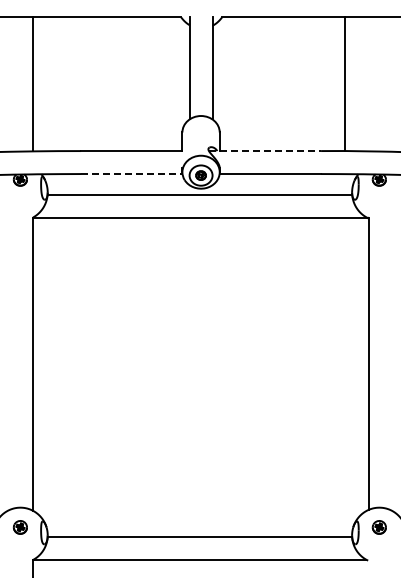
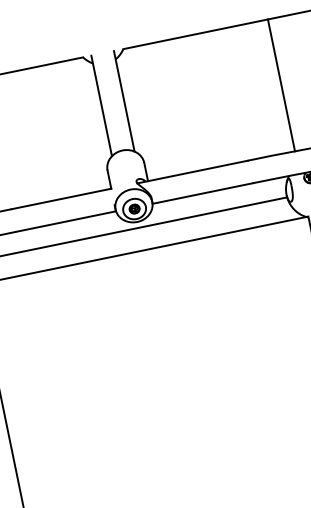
line: (345, 84) -> (281, 85), moved
line: (265, 151) -> (193, 172), dashed -> solid
line: (131, 174) -> (65, 222), dashed -> solid

